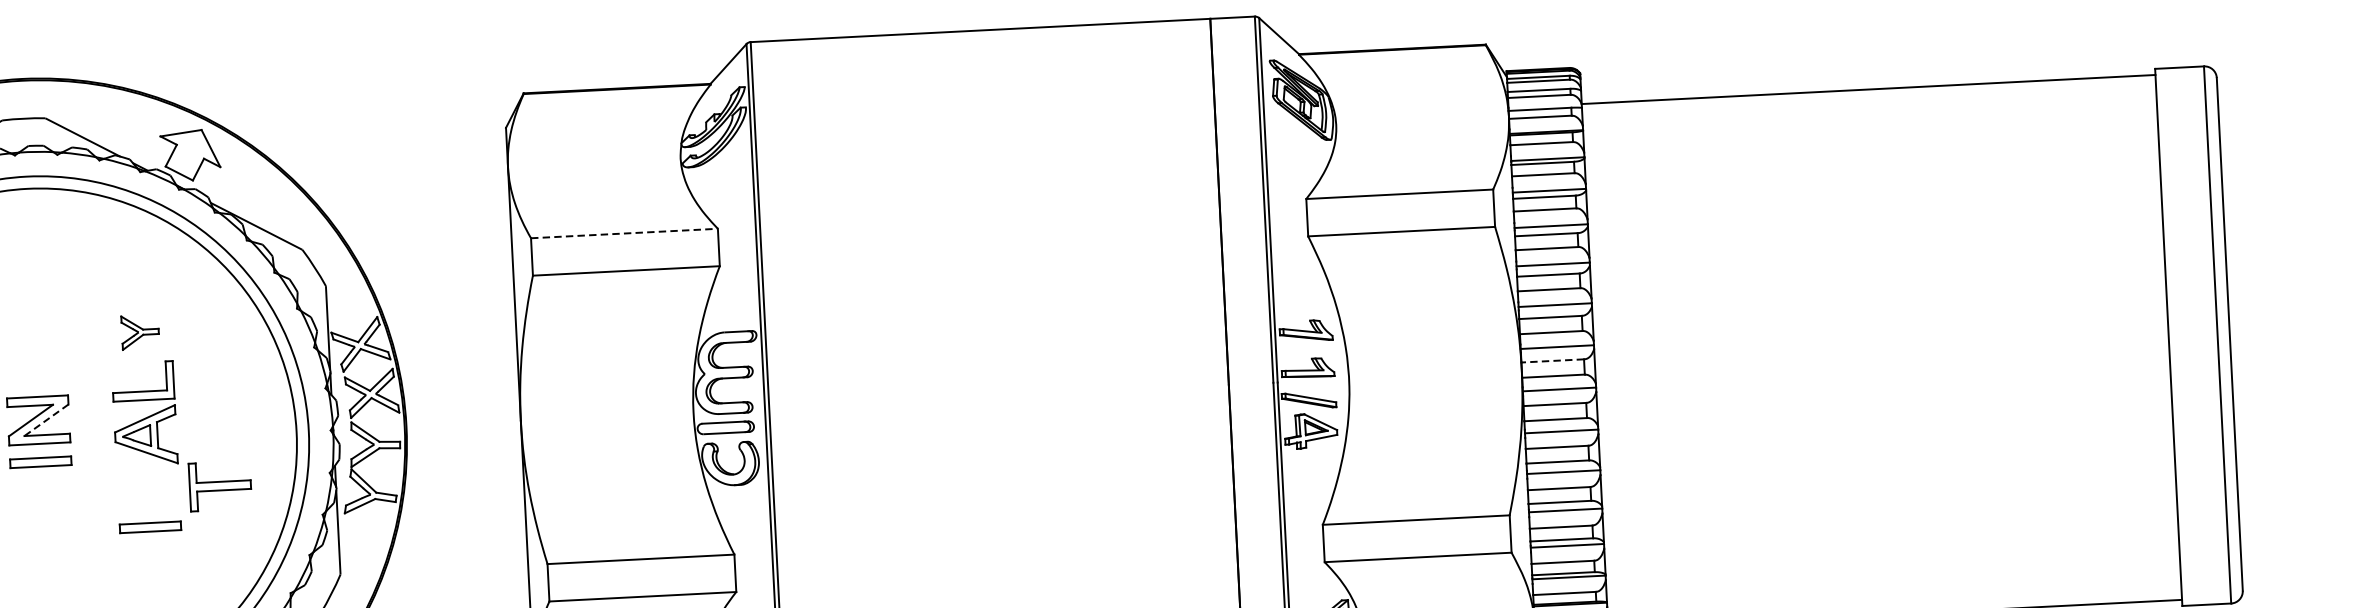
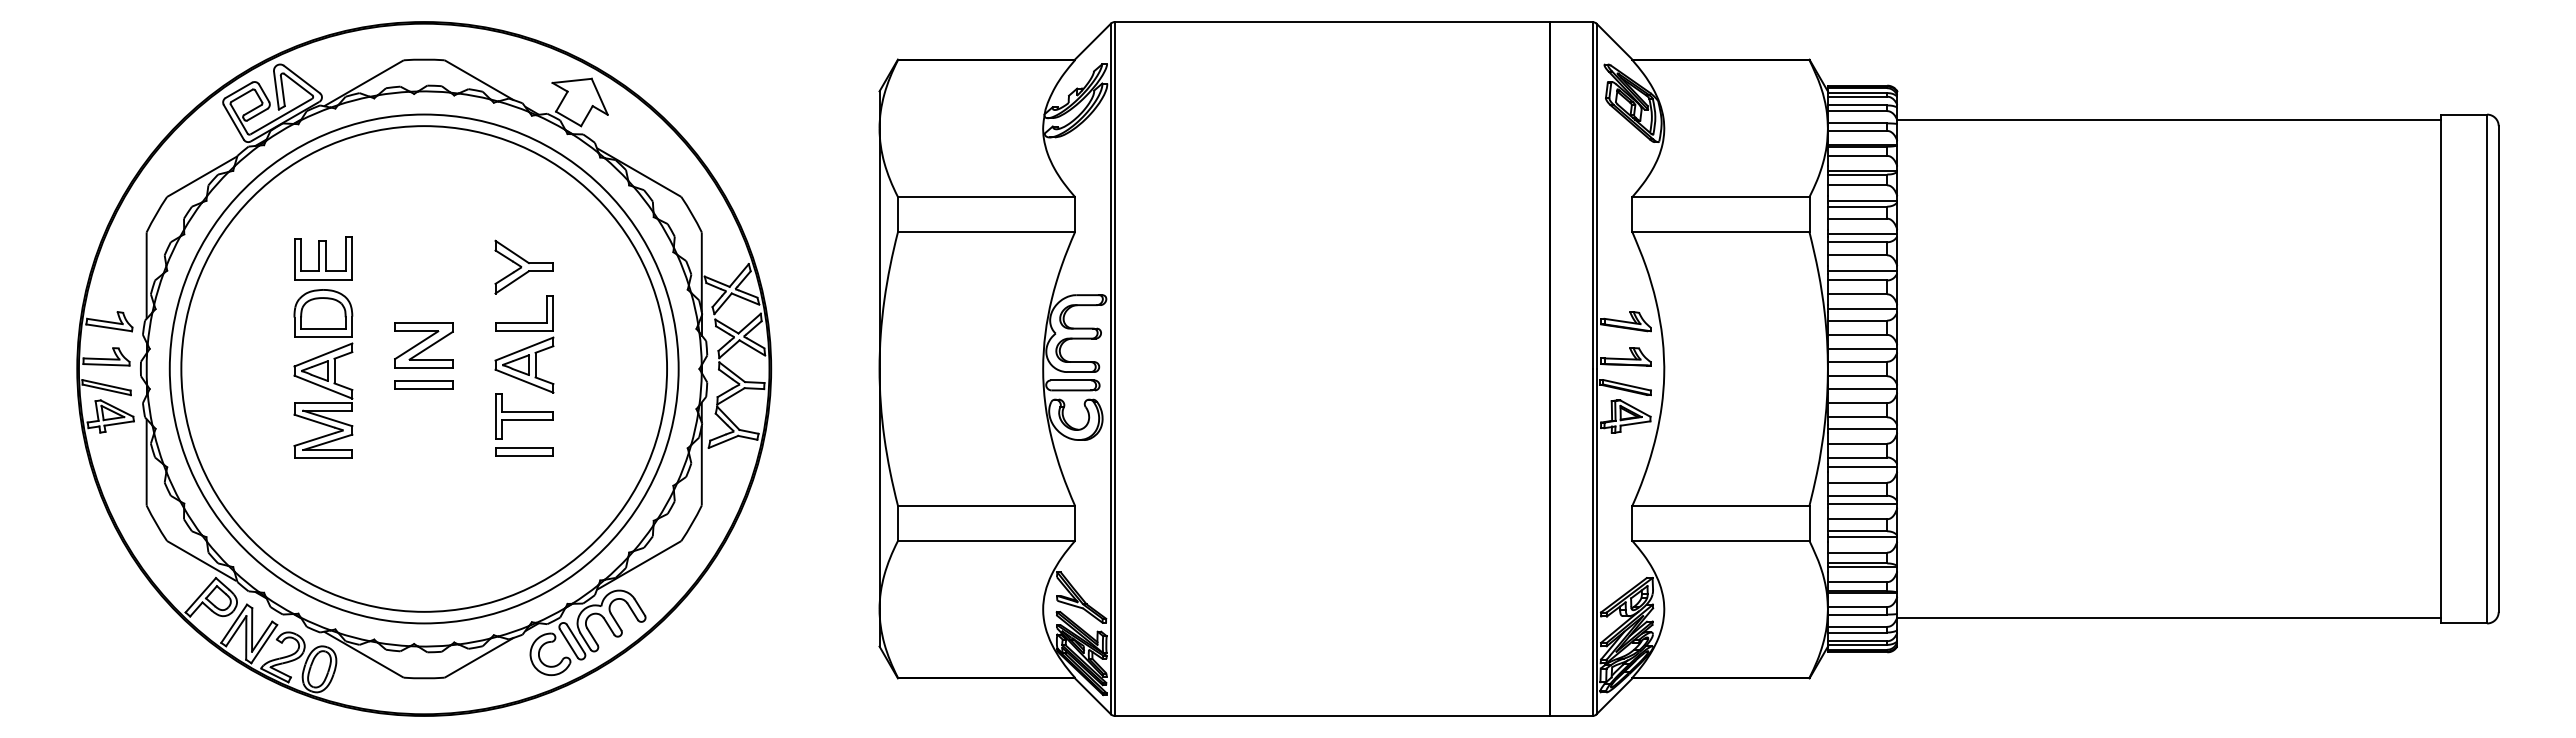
line: (624, 233) -> (986, 196), dashed -> solid
part: (139, 331) -> (523, 266), size x1.67
line: (1552, 360) -> (1857, 361), dashed -> solid
line: (46, 420) -> (431, 345), dashed -> solid
part: (220, 486) -> (524, 416), moved

